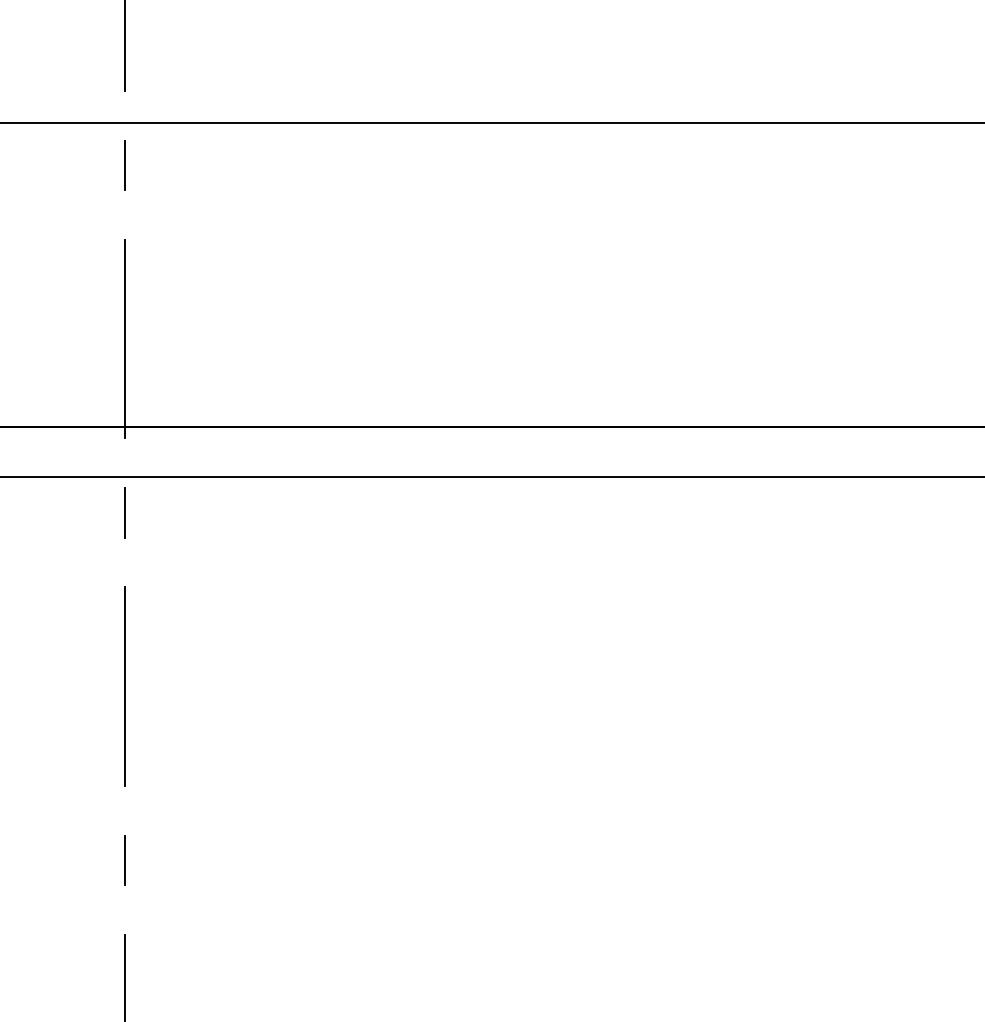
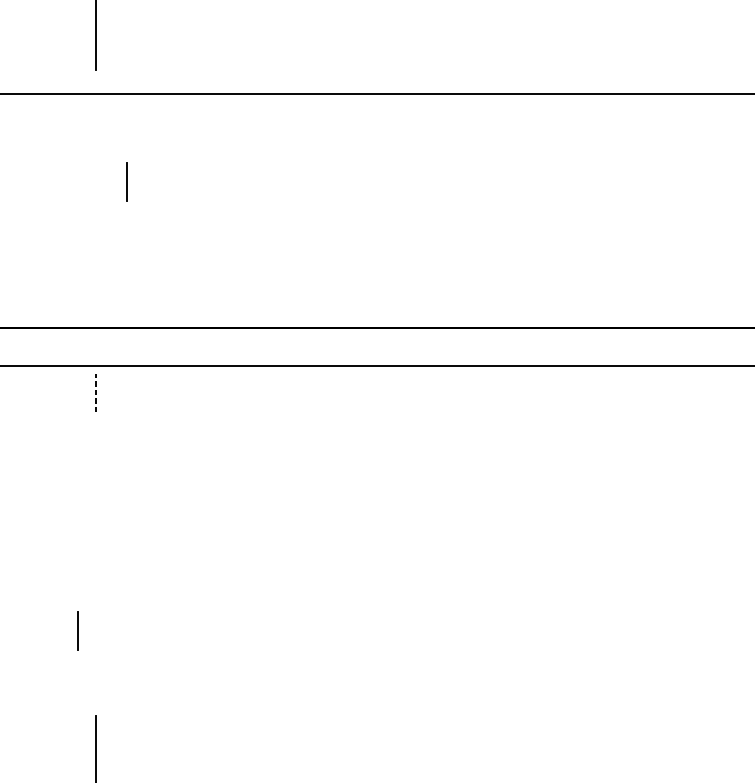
line: (124, 165) -> (127, 181), moved
line: (124, 338) -> (95, 259), removed
line: (124, 512) -> (95, 392), solid -> dashed
line: (124, 686) -> (95, 525), removed
line: (124, 860) -> (77, 630), moved

